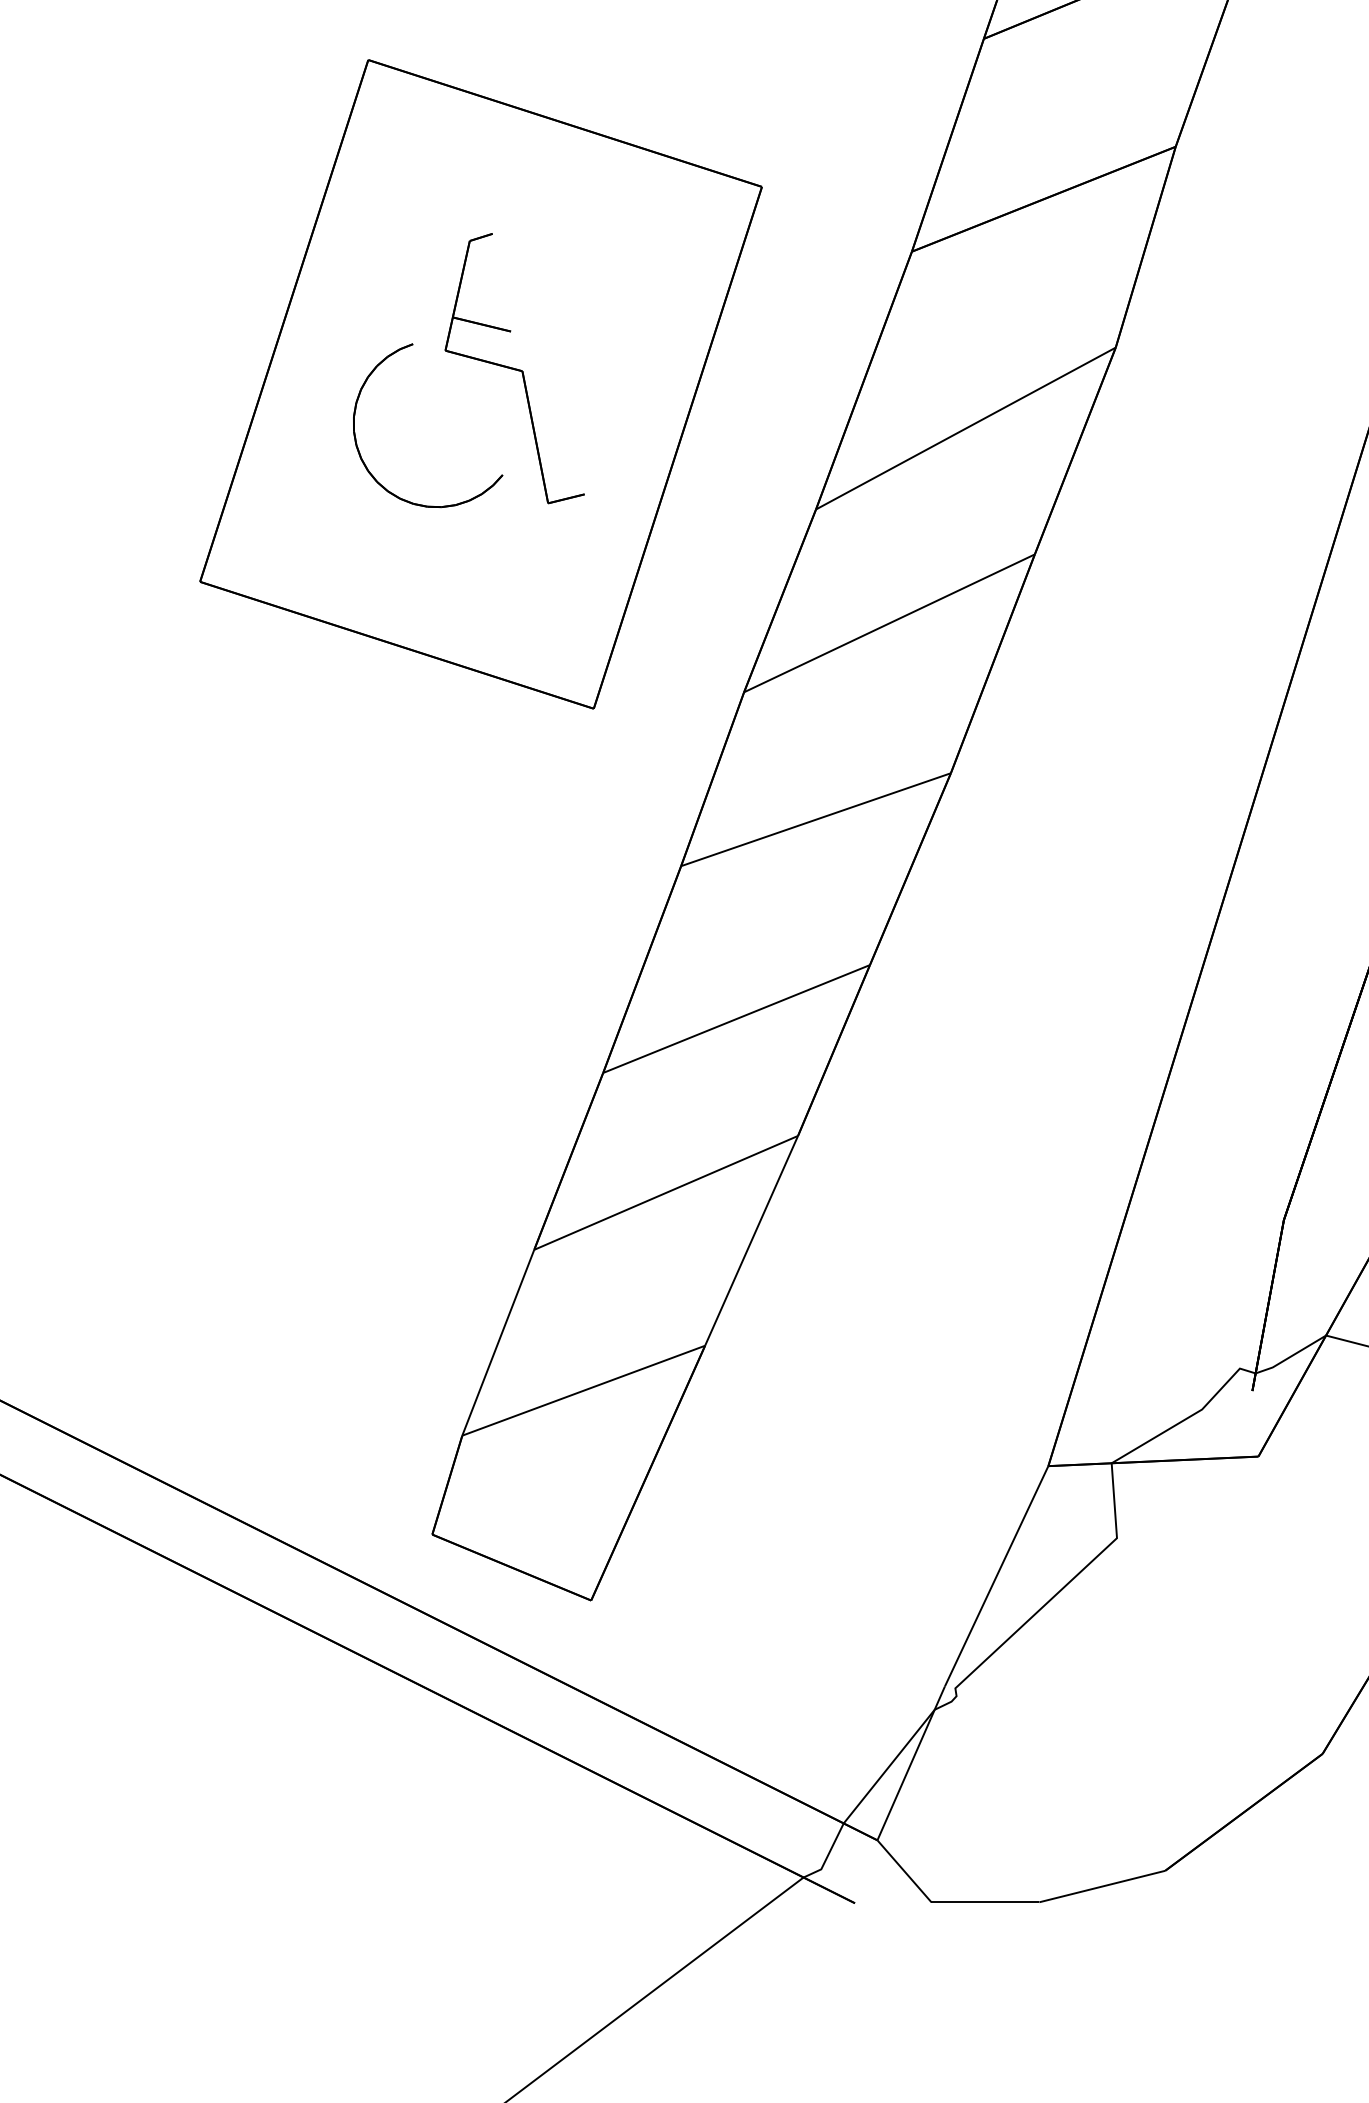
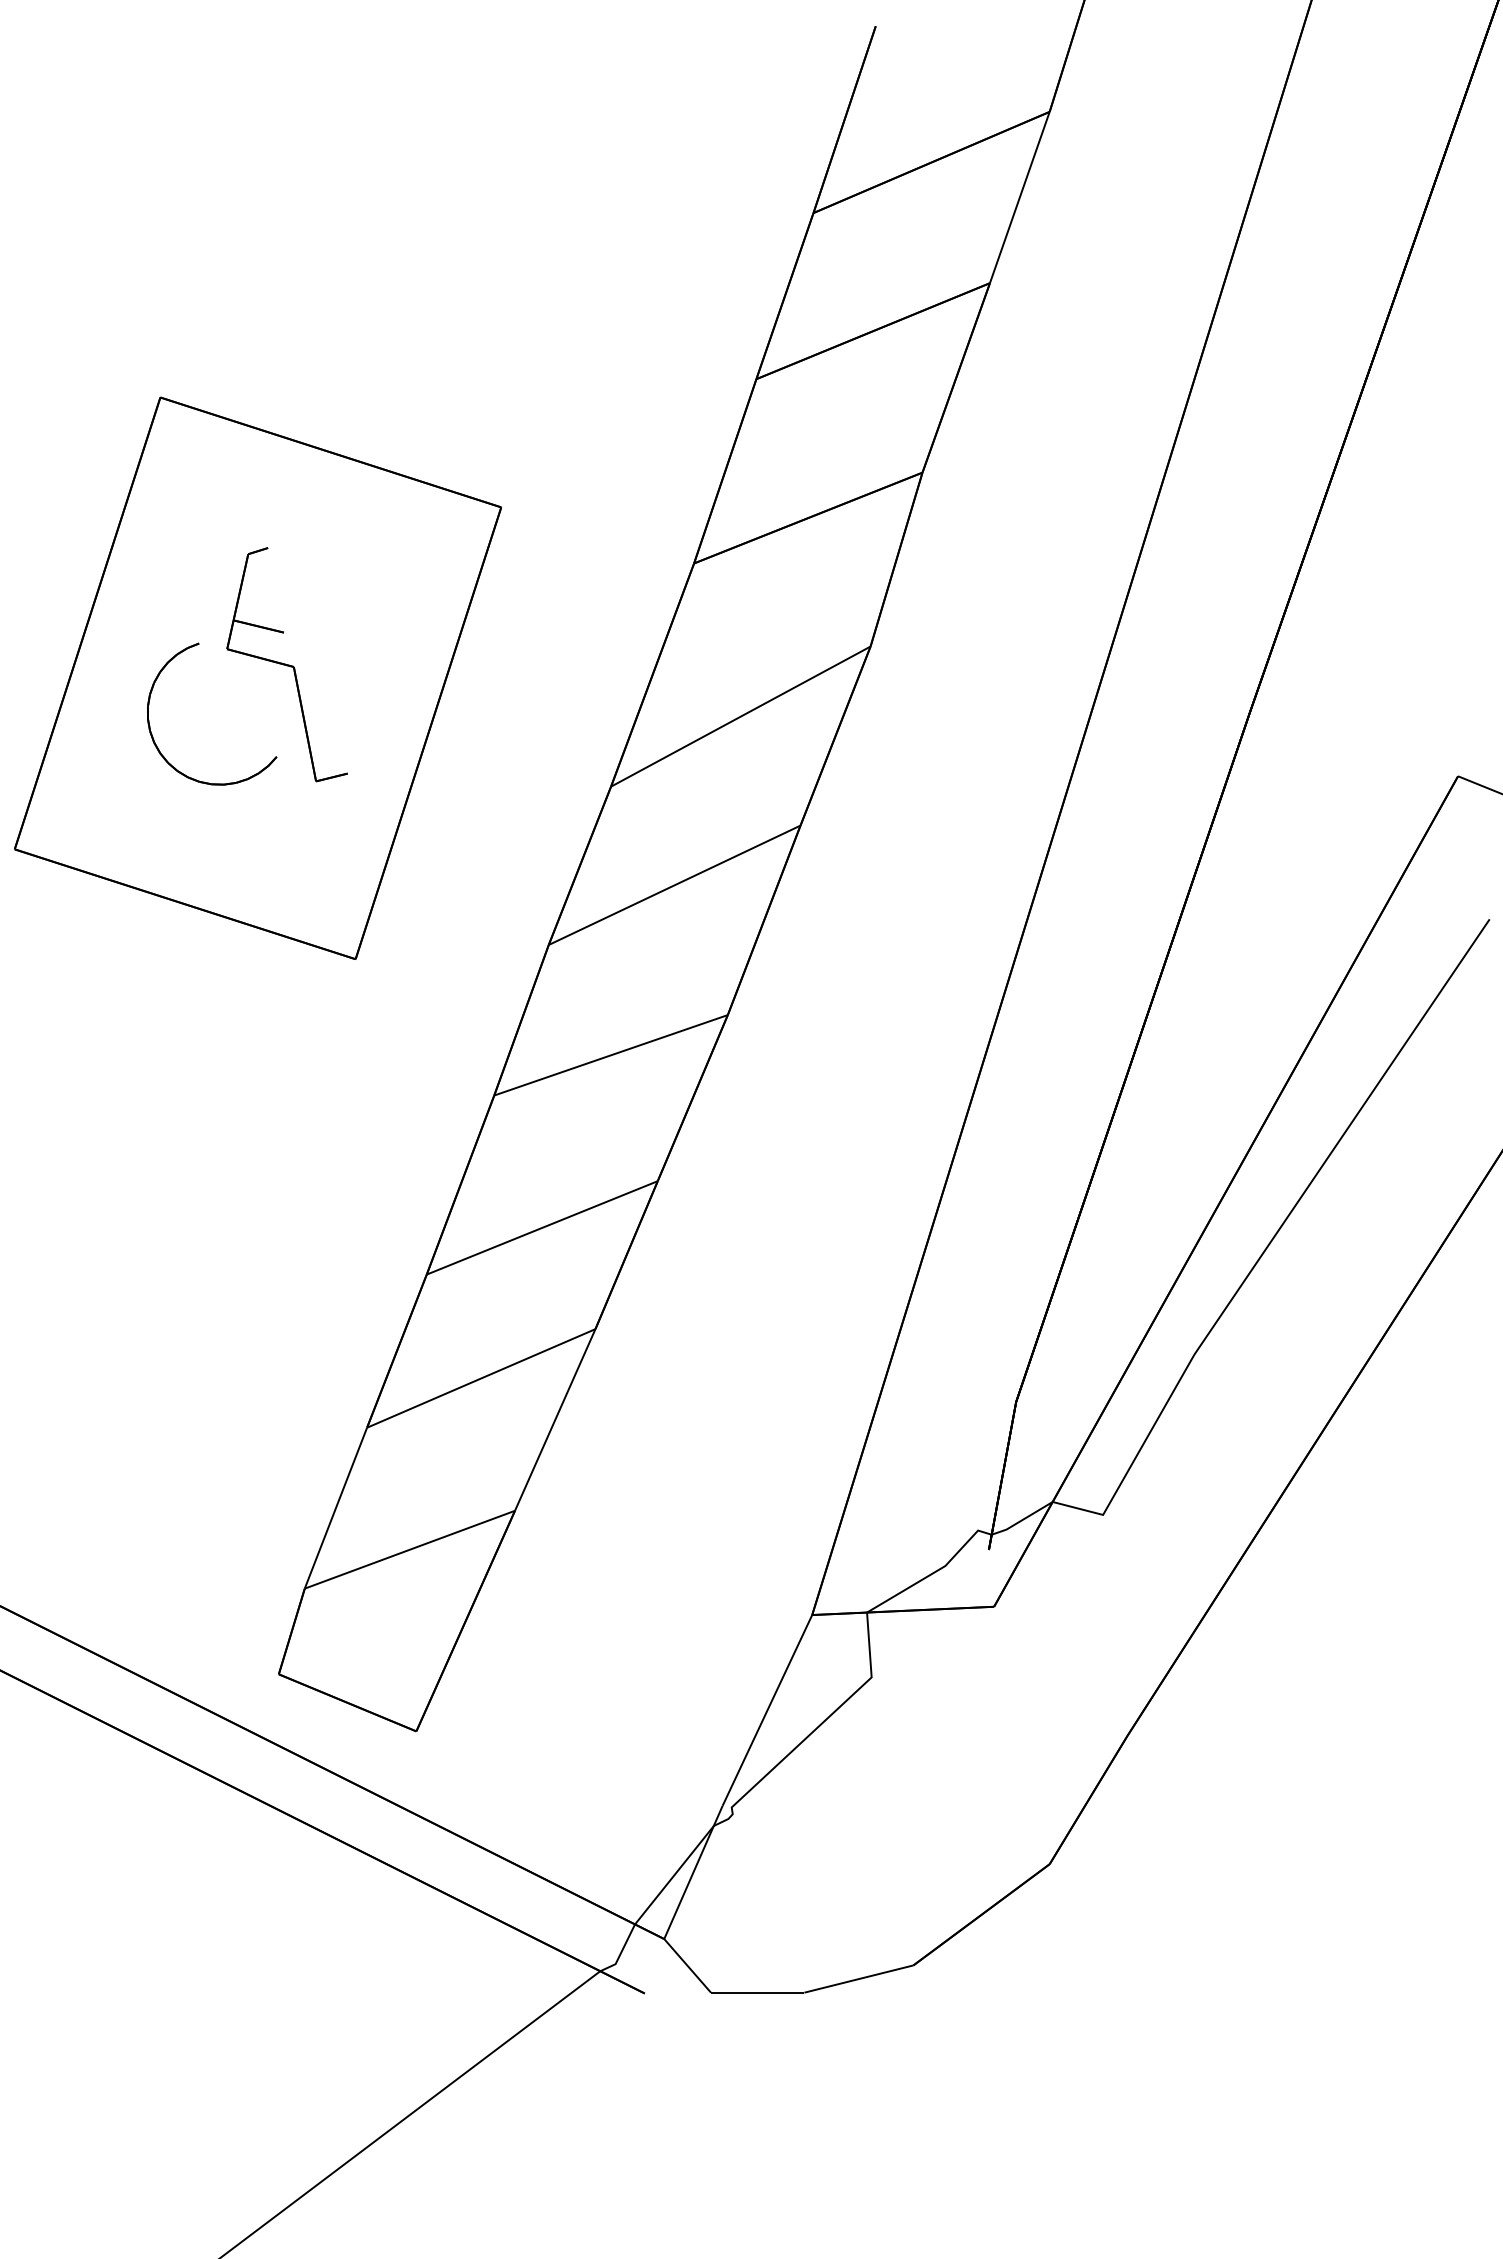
part: (480, 383) -> (257, 677), moved

